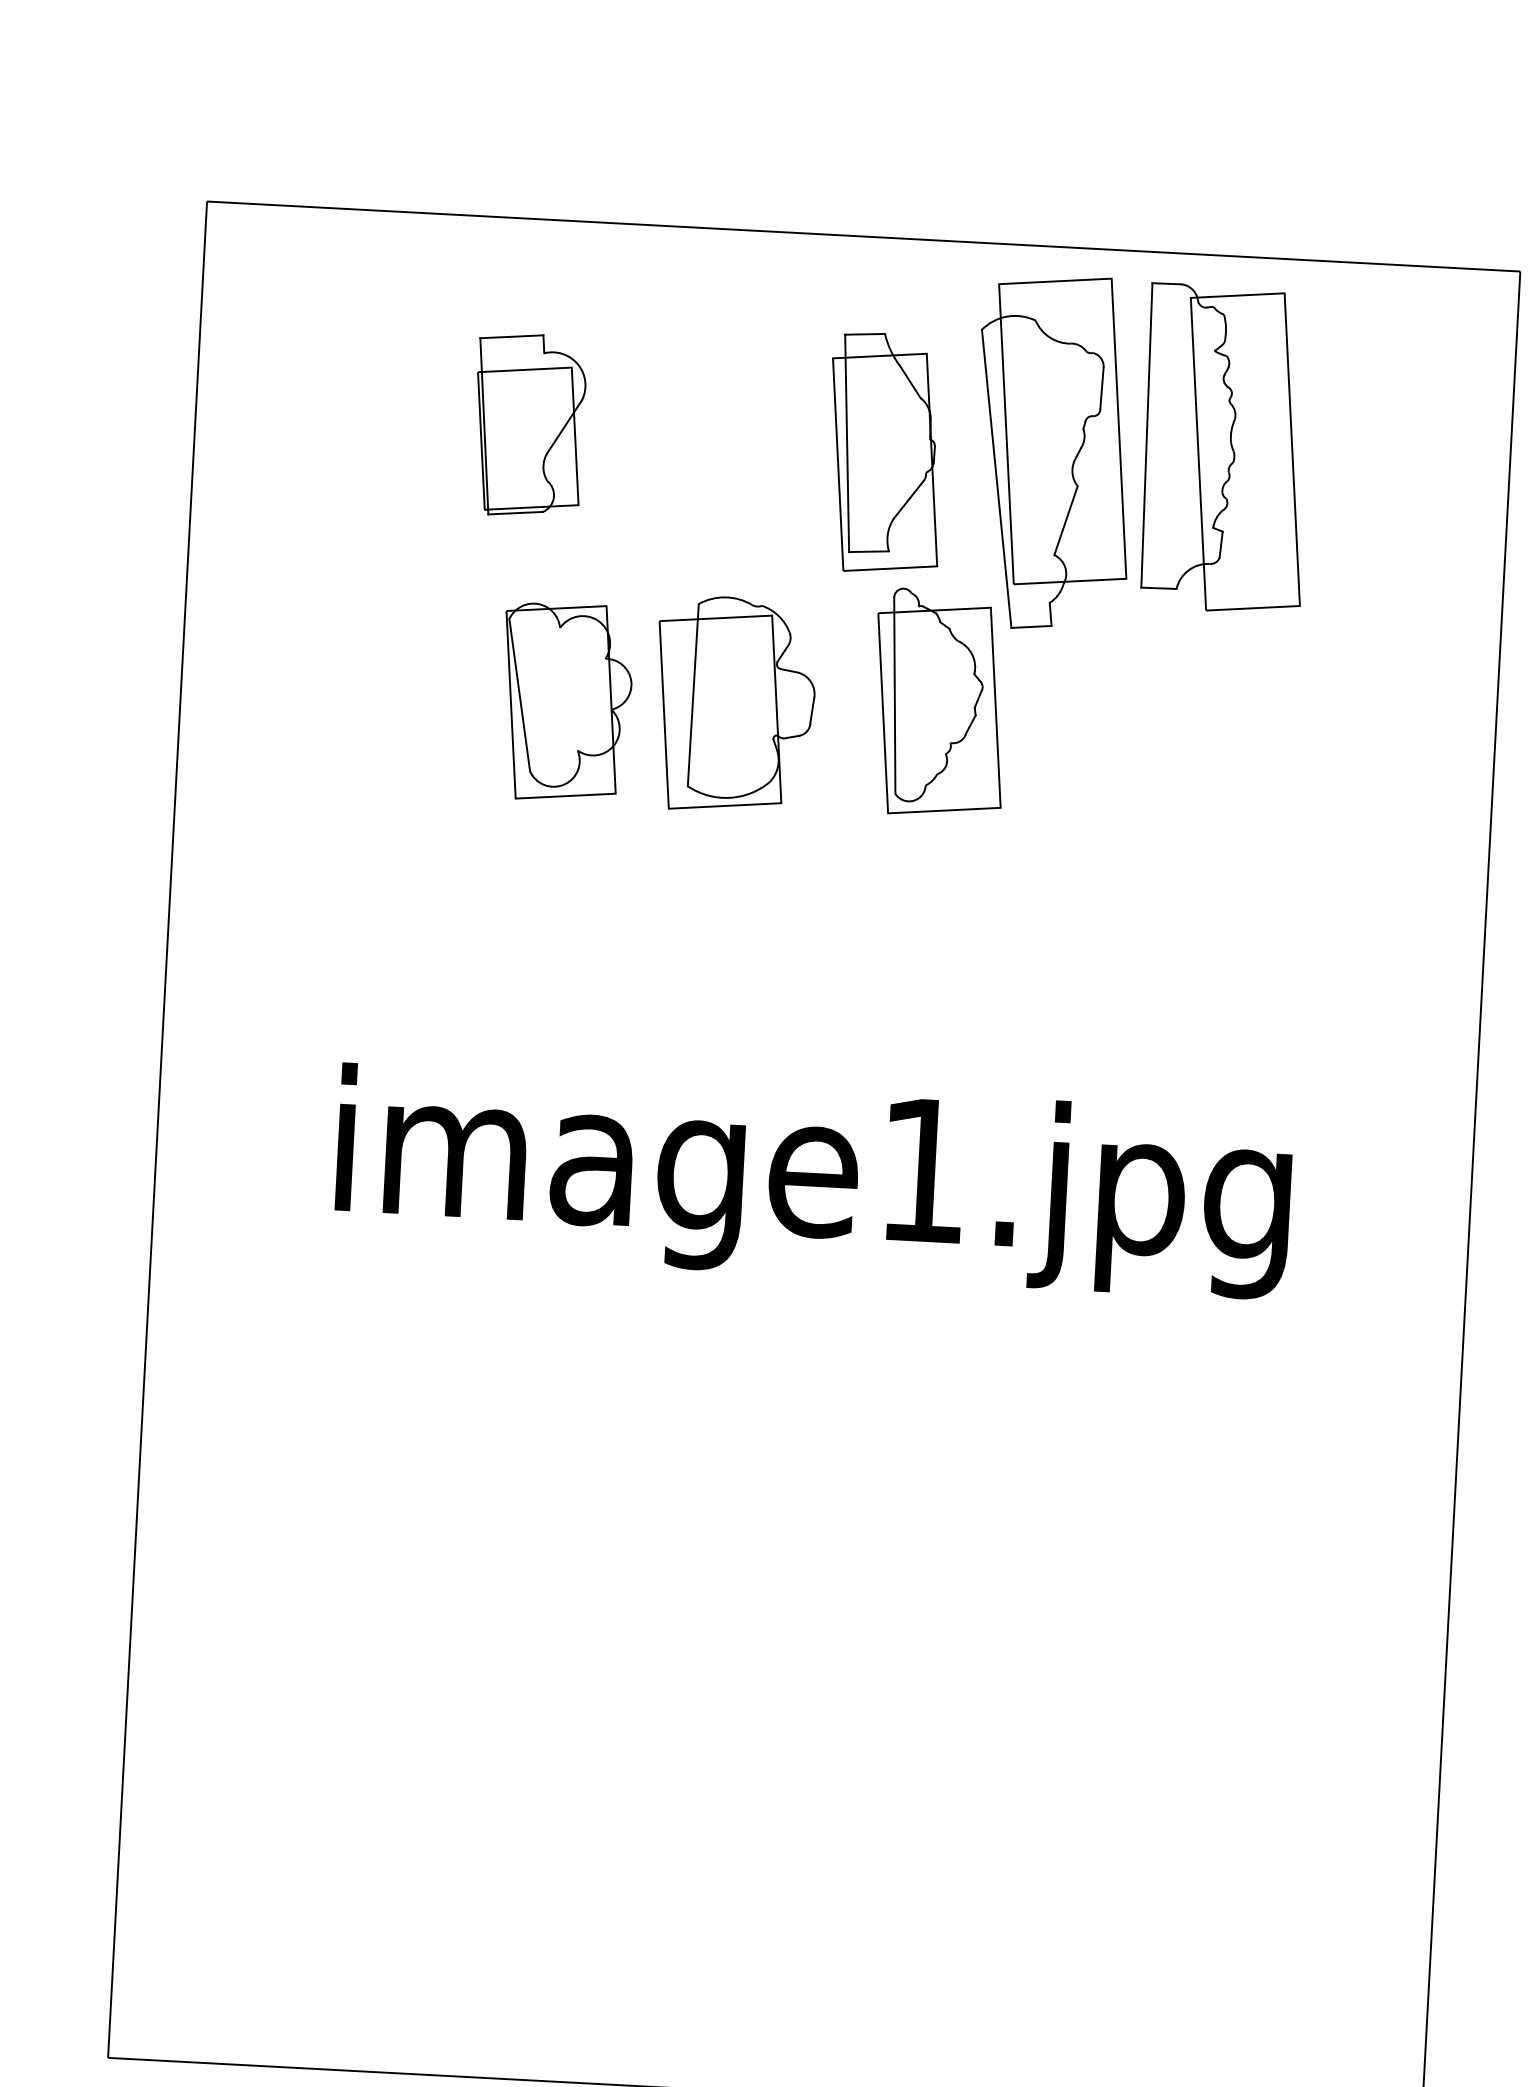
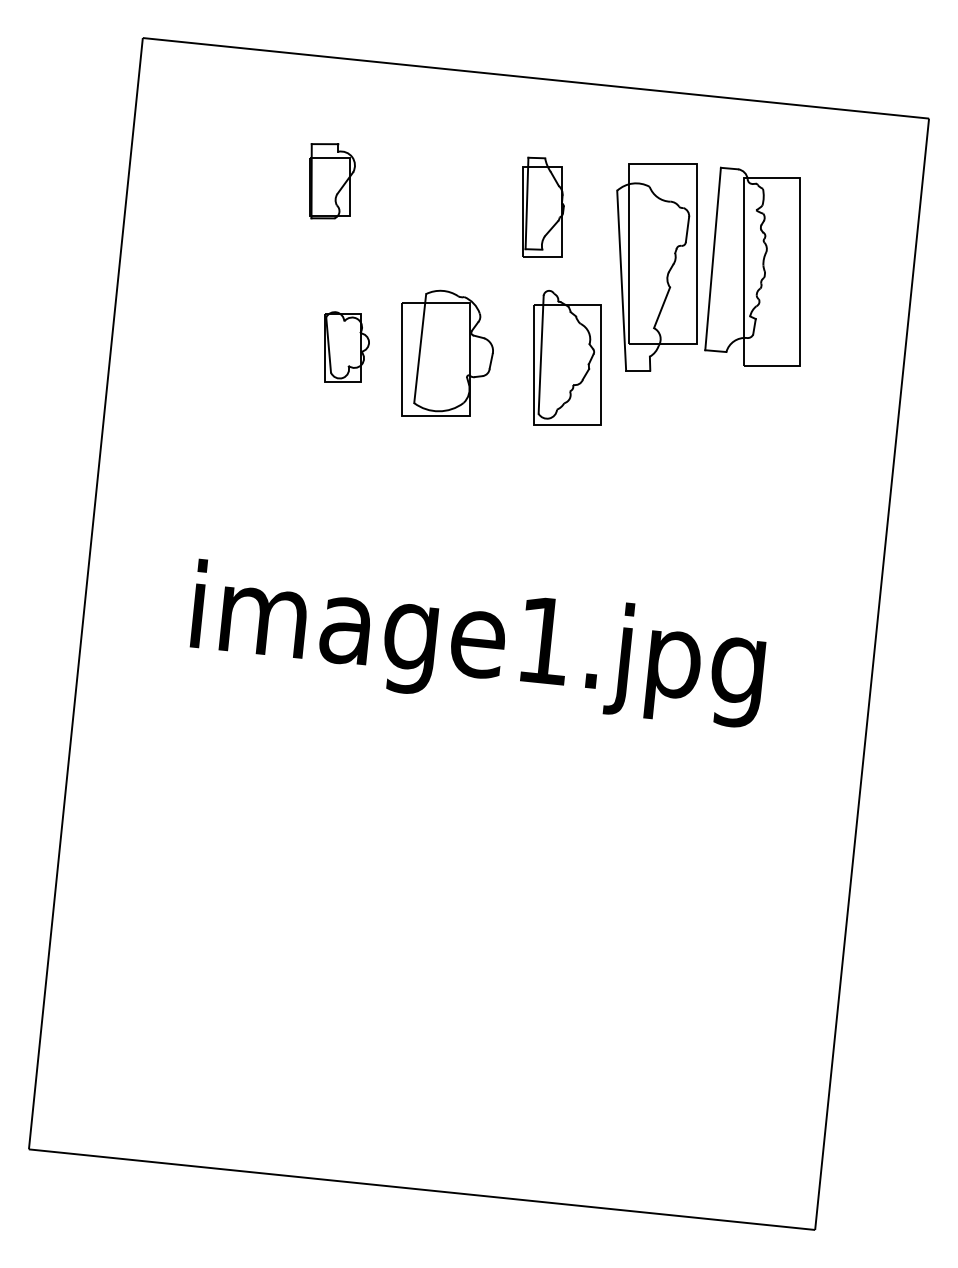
part: (533, 424) -> (332, 181), size x0.7
part: (886, 448) -> (543, 206), size x0.7
part: (1139, 449) -> (708, 267), moved
part: (572, 697) -> (347, 346), size x0.6

